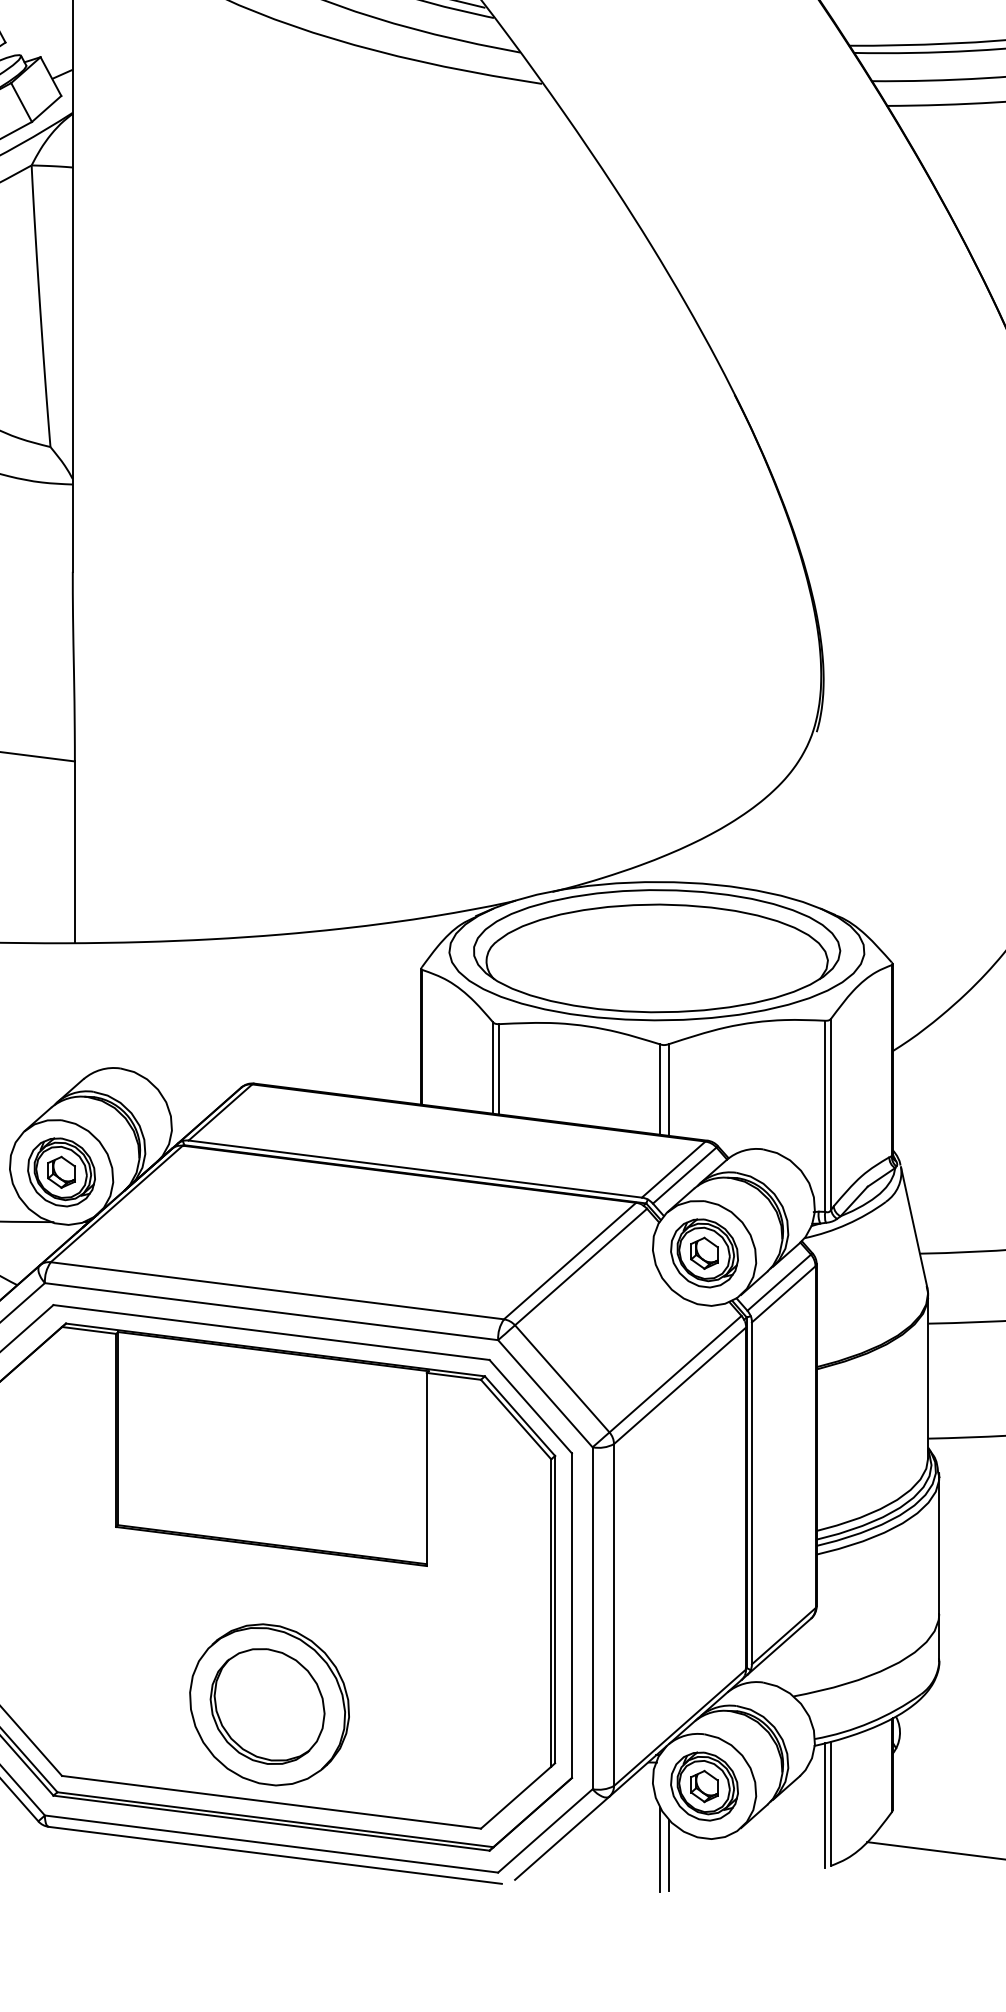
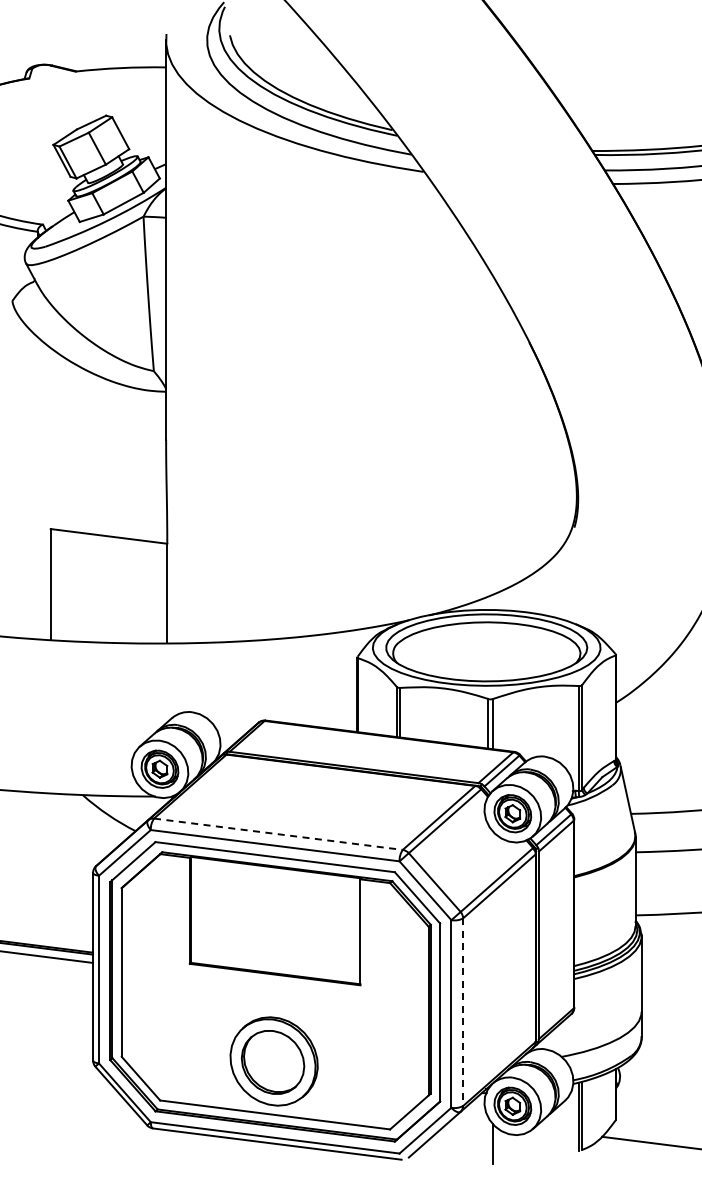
line: (277, 1291) -> (278, 834), solid -> dashed
line: (614, 1615) -> (463, 1012), solid -> dashed
line: (660, 1848) -> (488, 1140), removed

